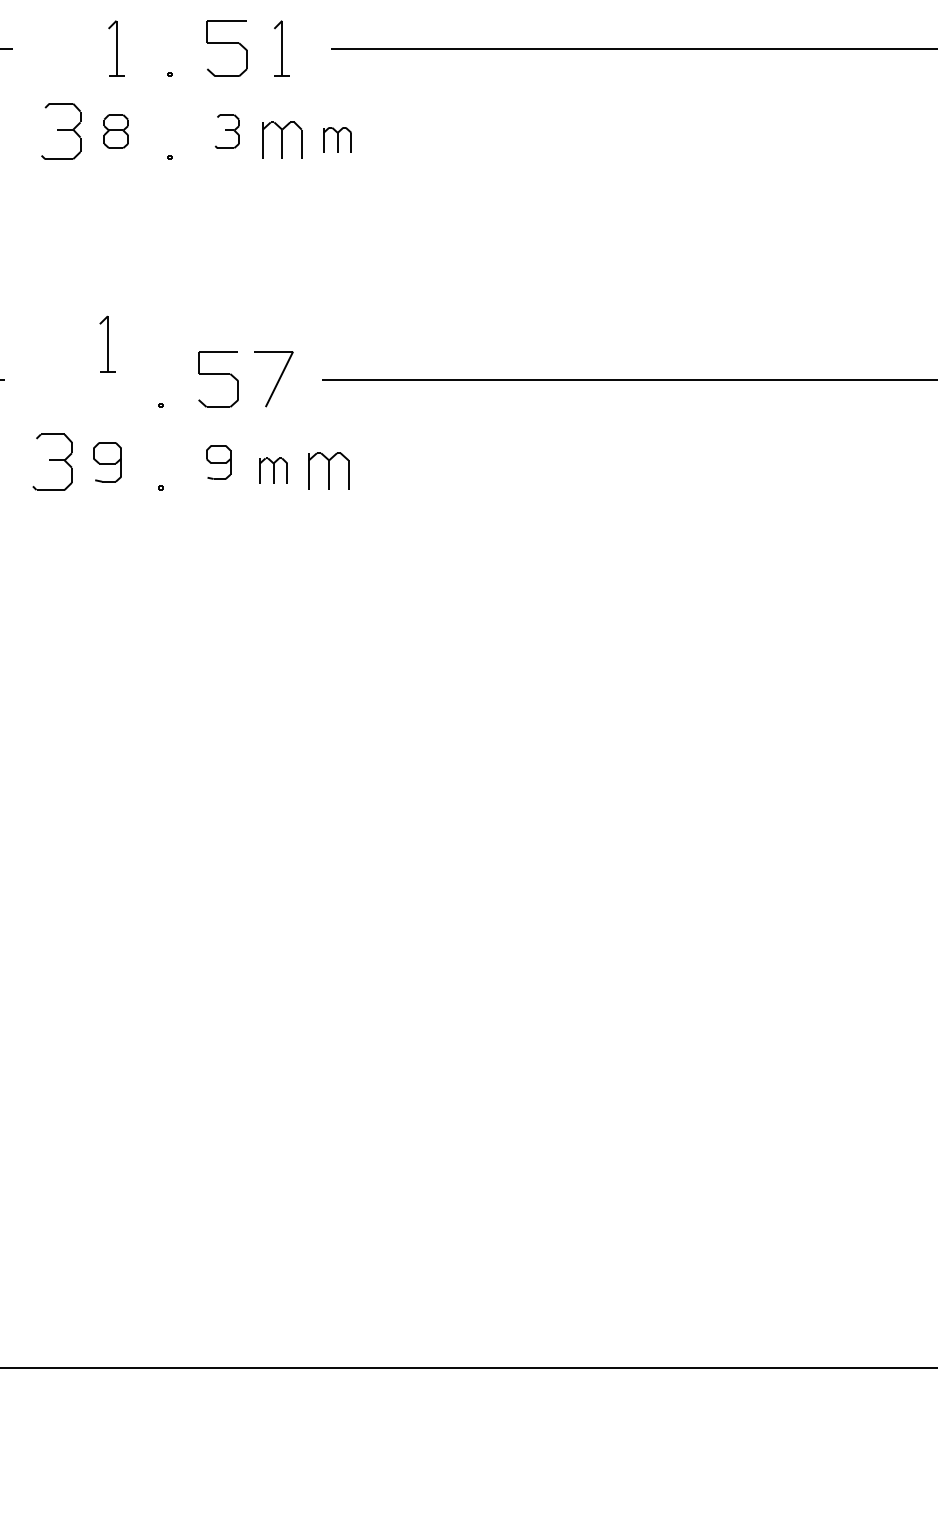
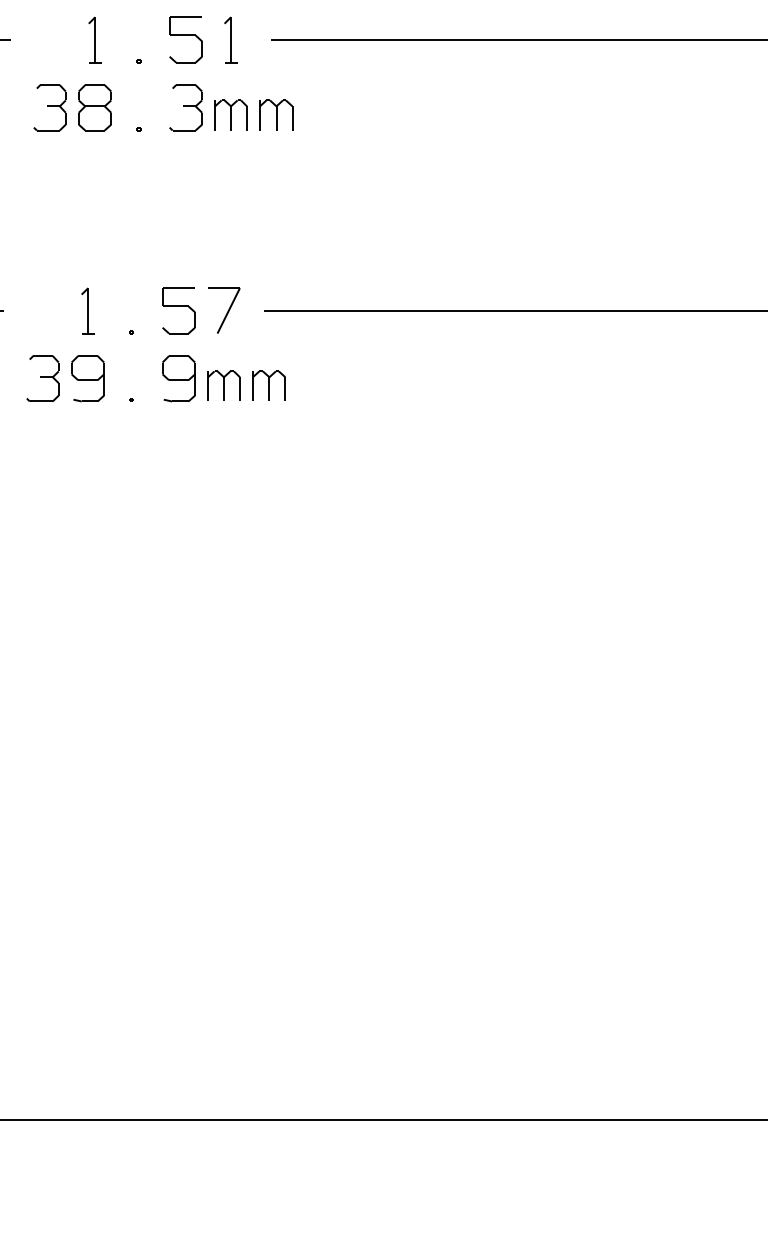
part: (115, 131) -> (94, 107), size x1.67
part: (226, 131) -> (185, 107), size x1.67
part: (337, 139) -> (276, 114), size x1.43
part: (107, 343) -> (87, 310), moved
part: (107, 461) -> (87, 378), size x1.43
part: (218, 461) -> (178, 378), size x1.67
part: (273, 470) -> (223, 385), size x1.43

